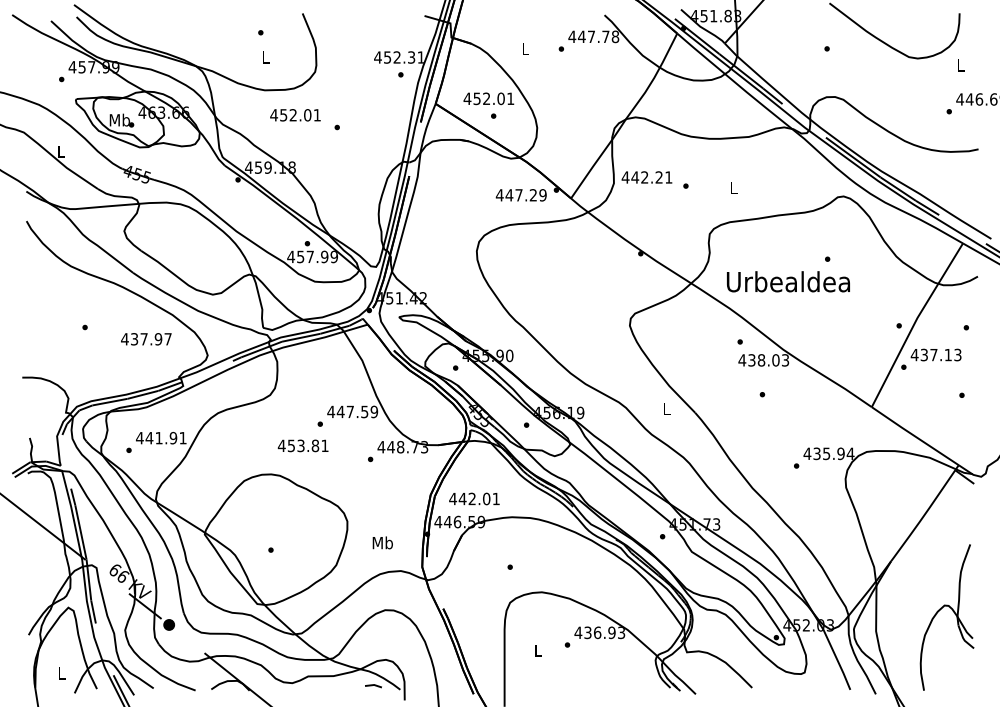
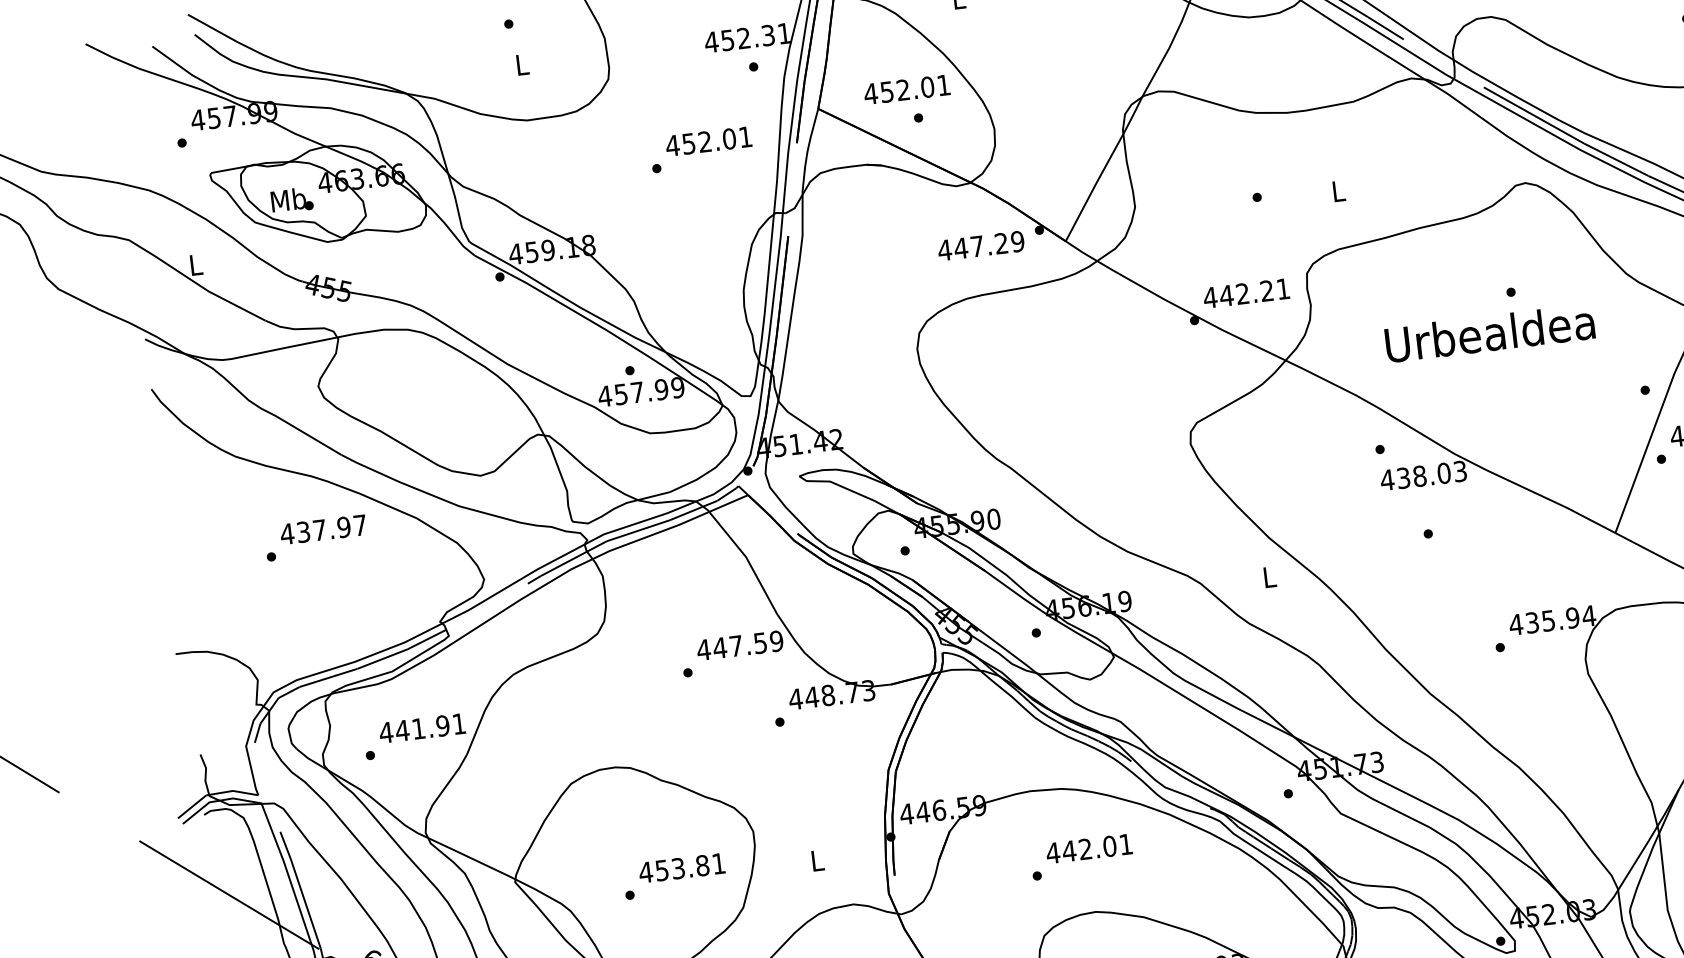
text: (295, 115) -> (708, 141), moved
text: (646, 177) -> (1245, 293), moved
text: (788, 281) -> (1489, 332), moved
text: (146, 339) -> (323, 530), moved
text: (302, 445) -> (680, 867), moved
text: (474, 498) -> (1089, 848), moved
text: (382, 542) -> (816, 859), Mb -> L

